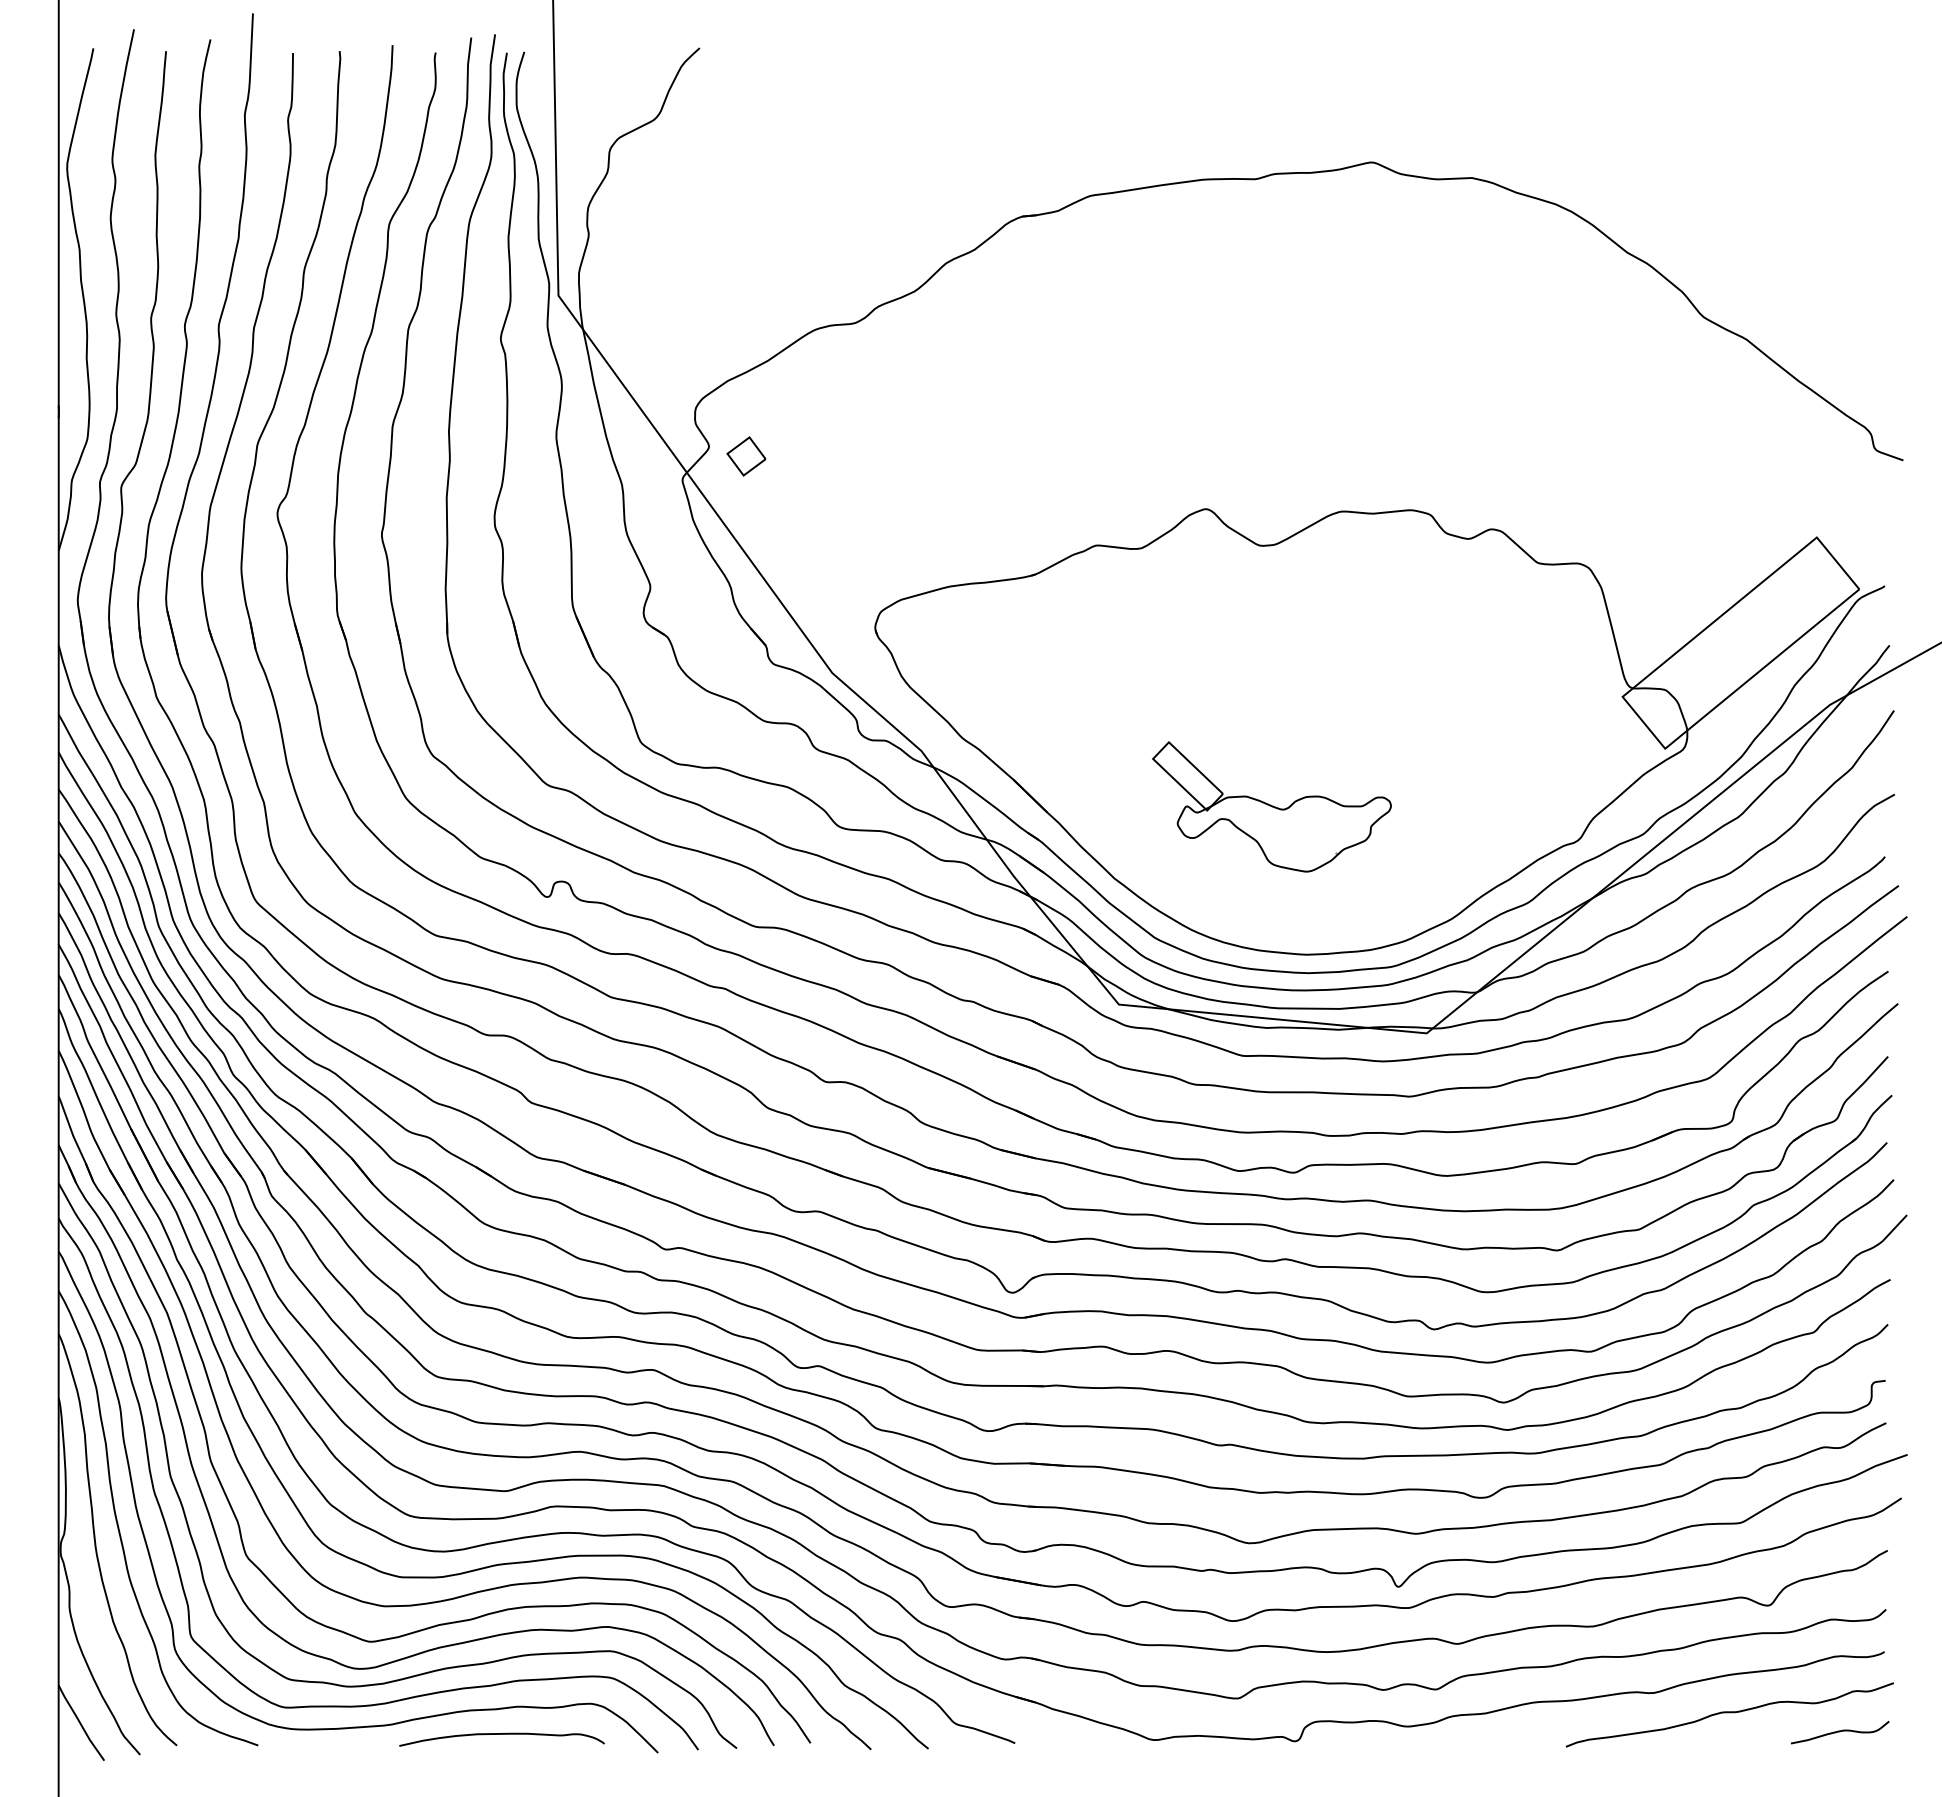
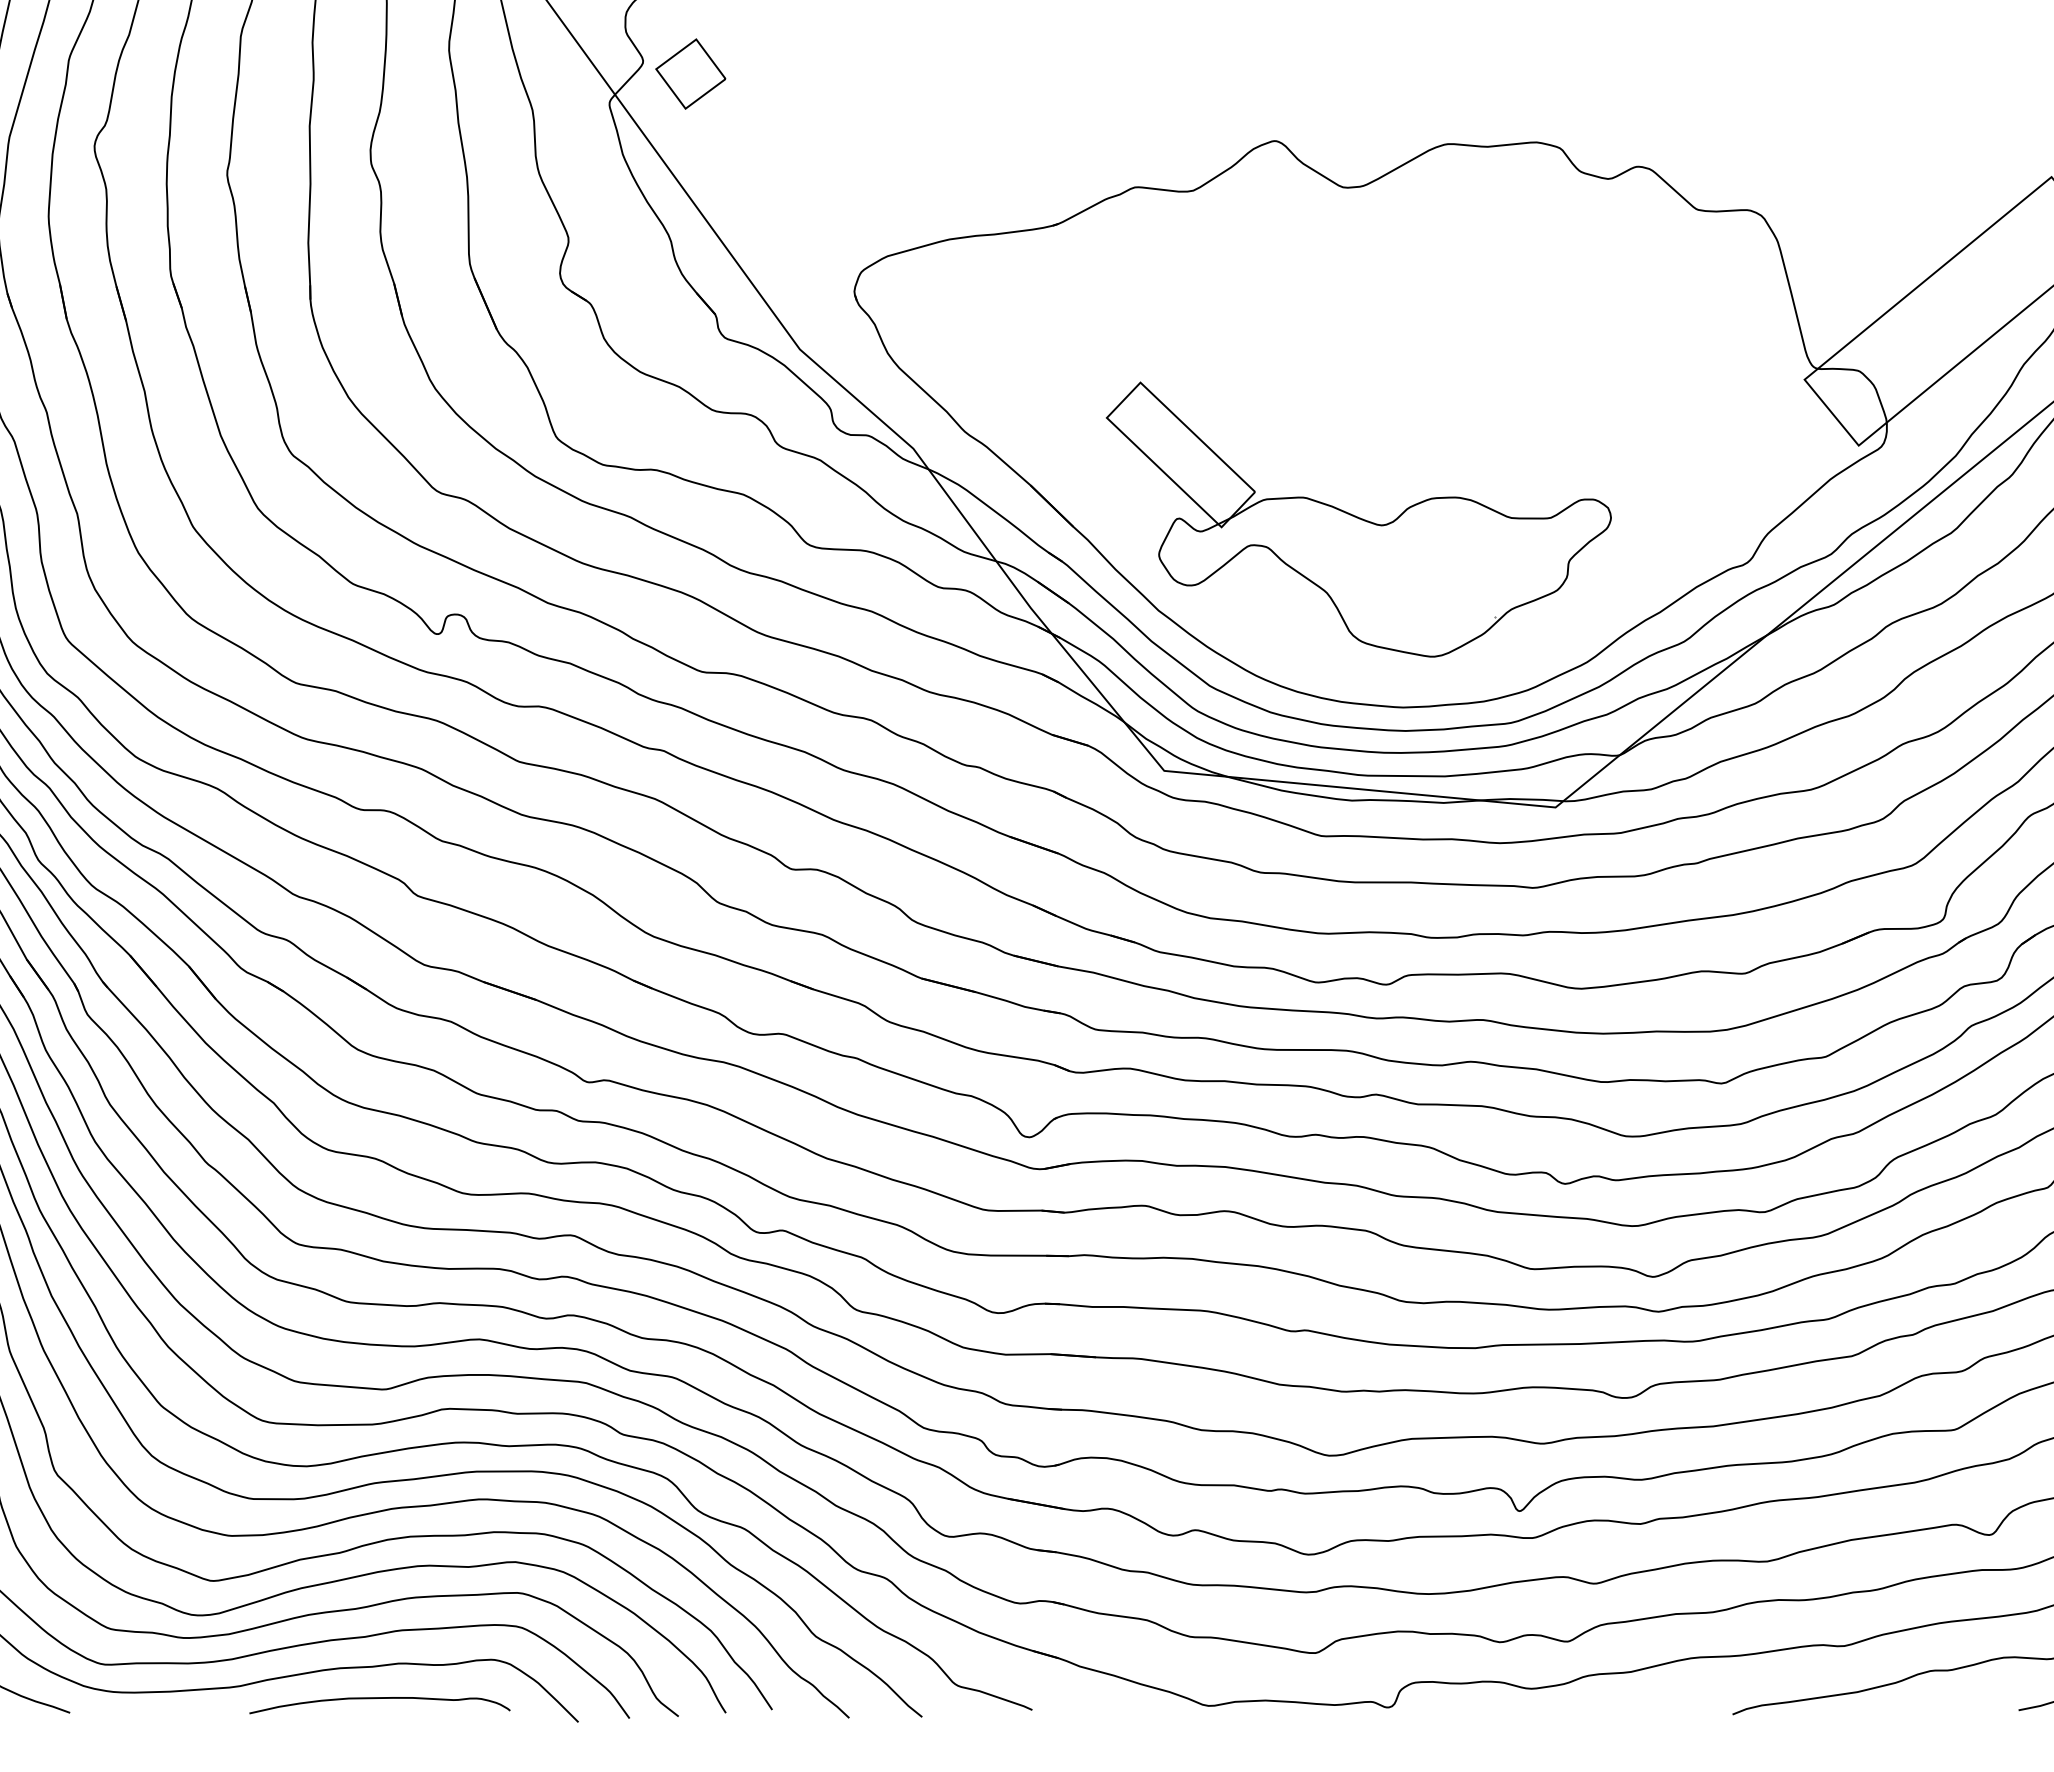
part: (746, 456) -> (690, 74), size x1.43
part: (1271, 806) -> (1358, 519), size x1.67

